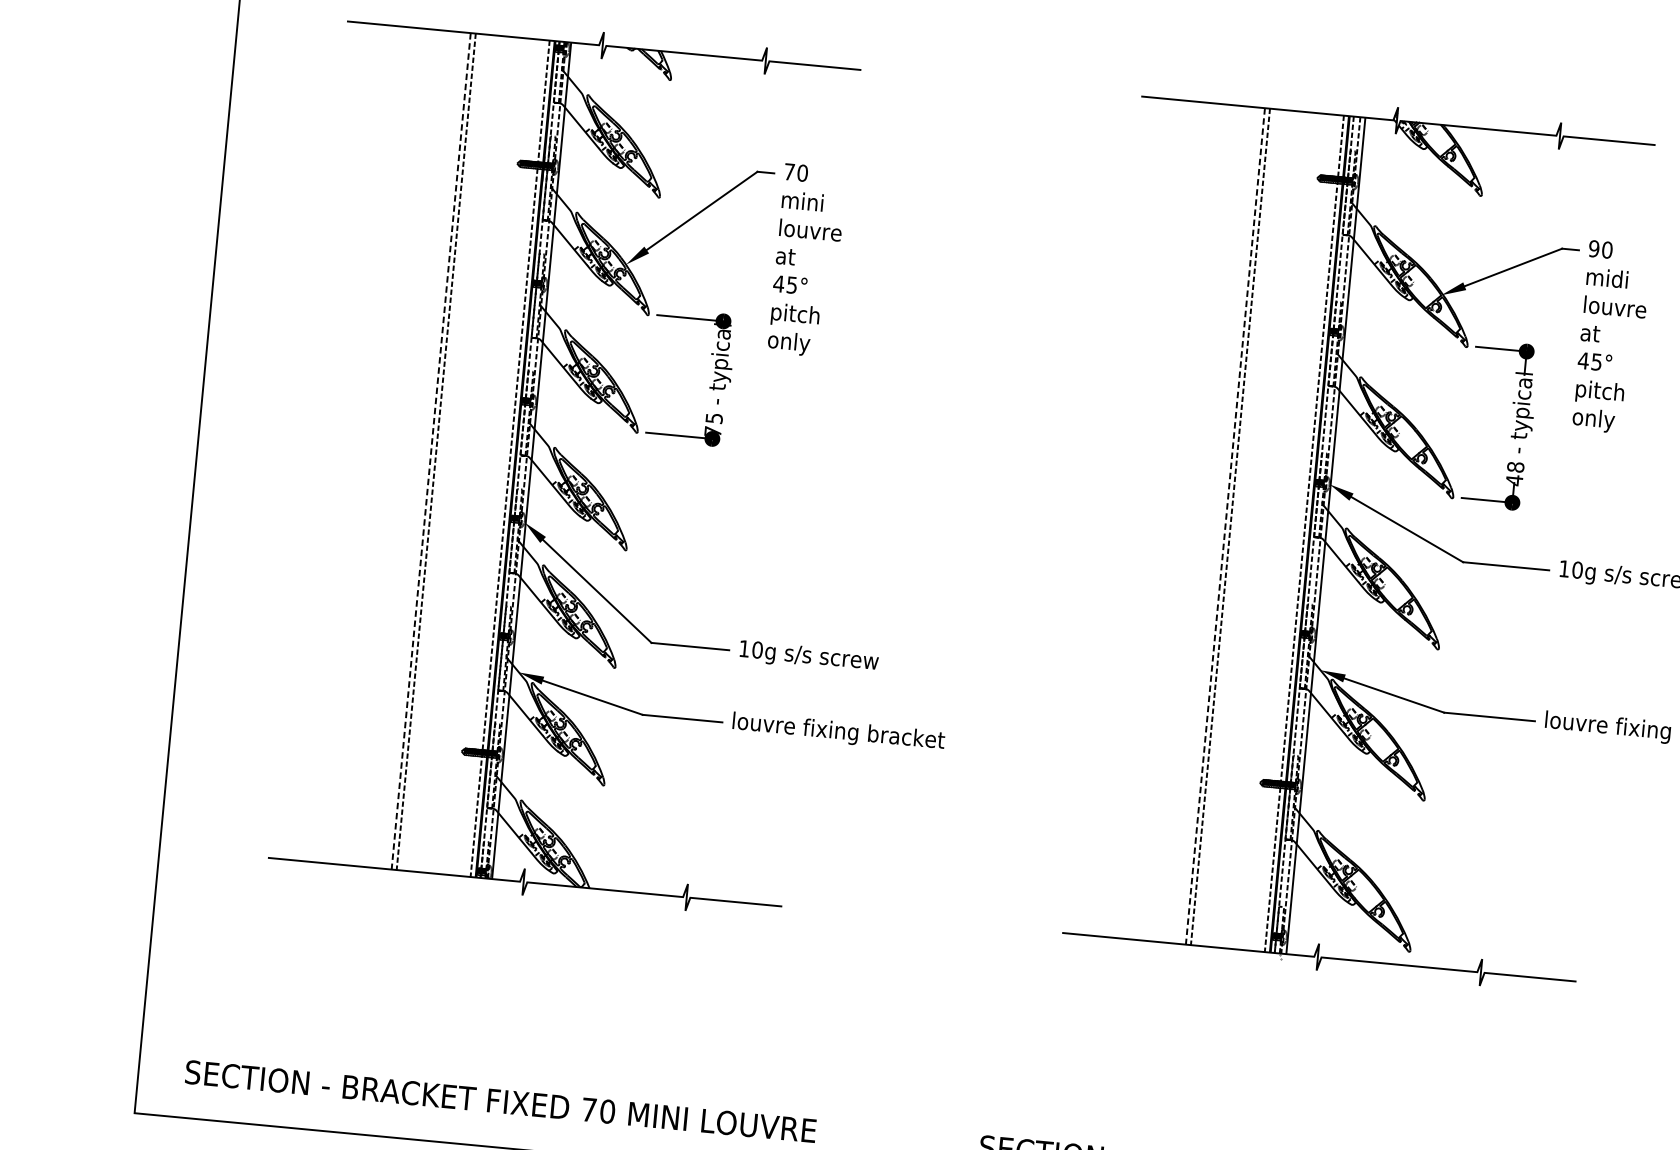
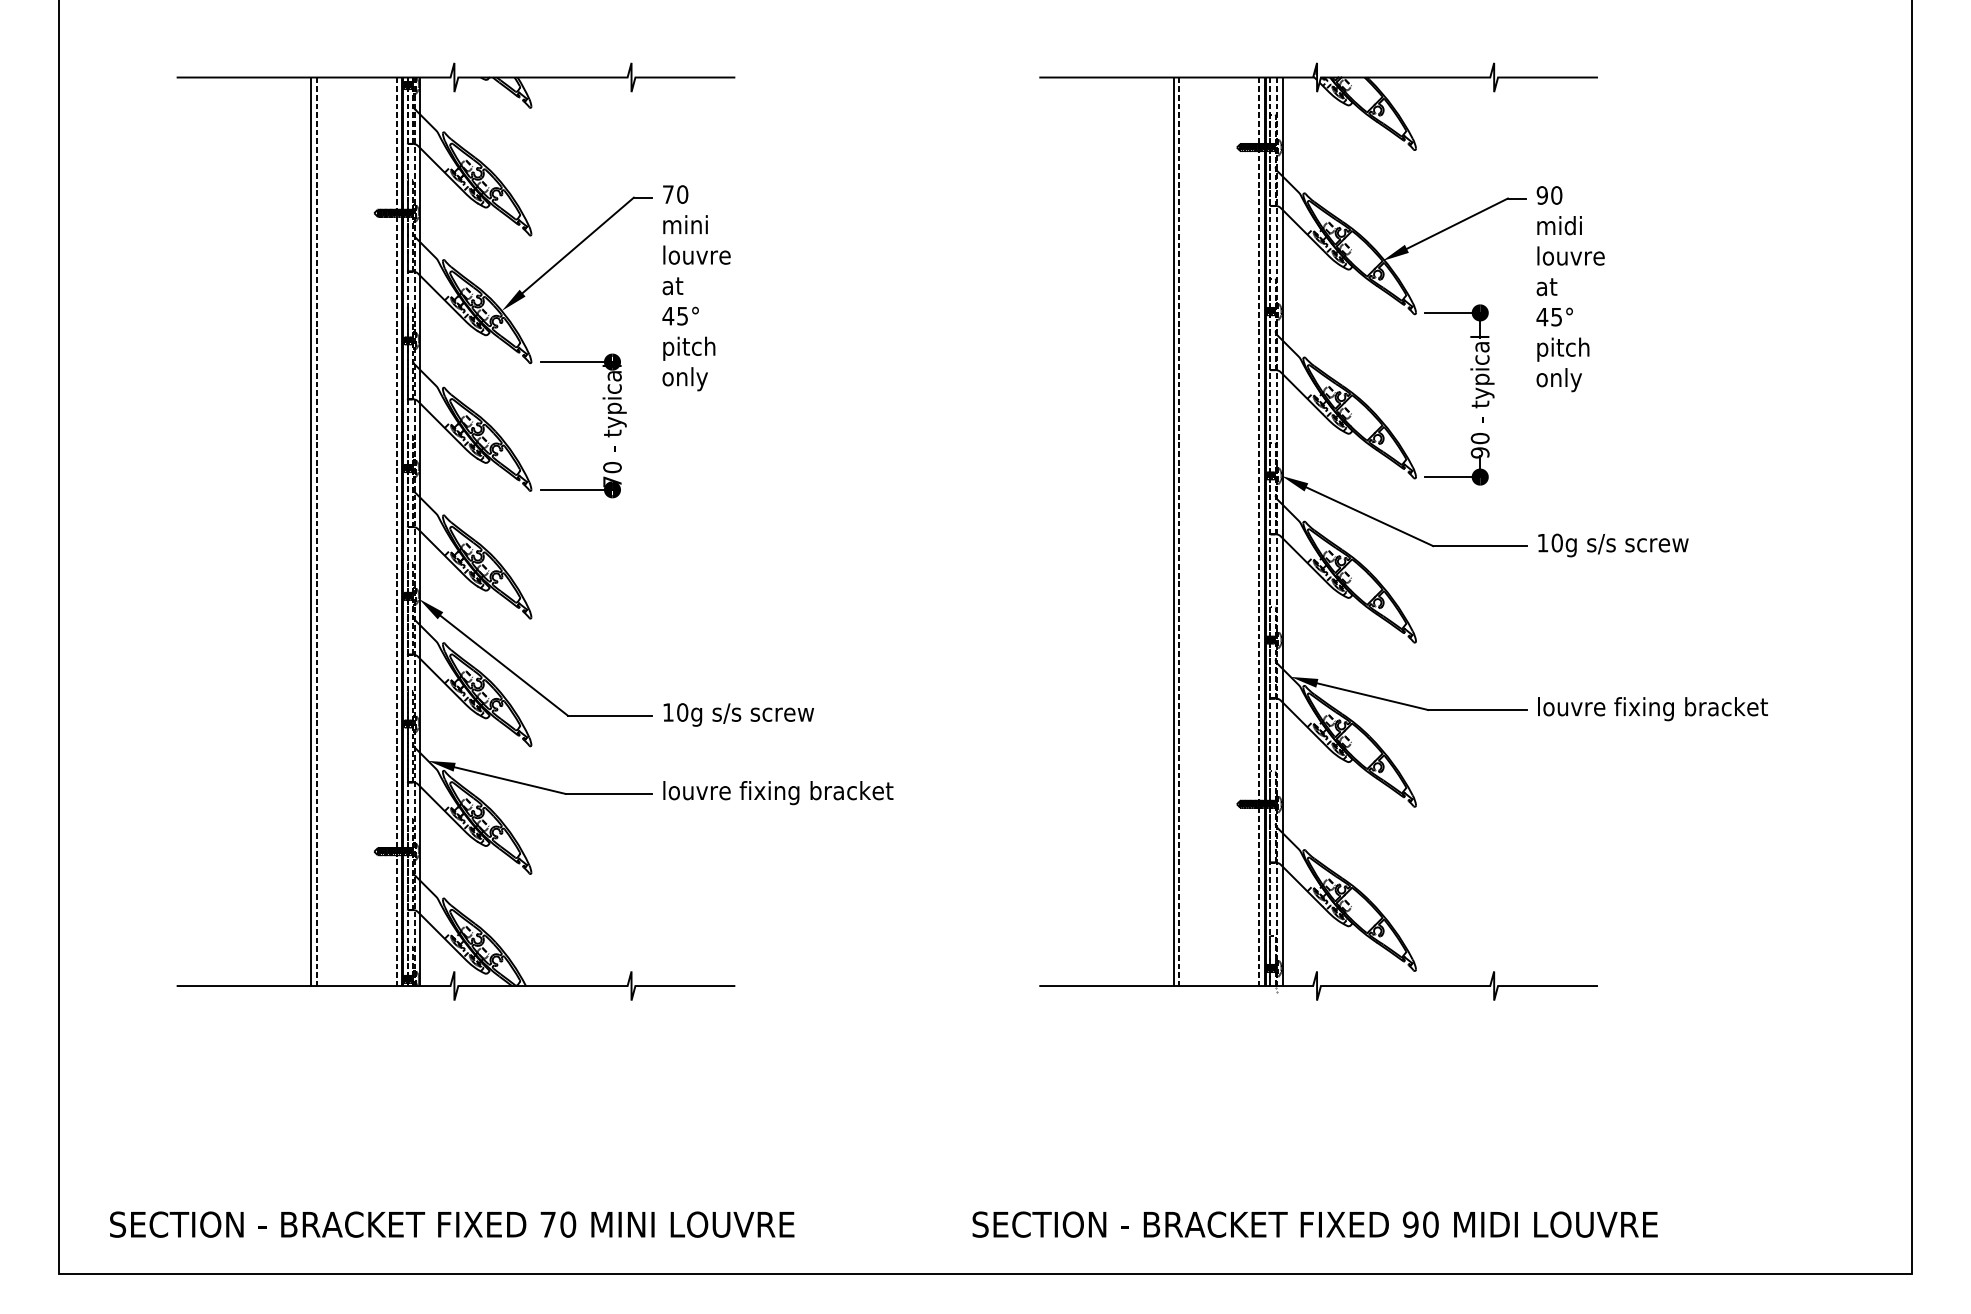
text: (714, 418) -> (612, 467), 75 -> 70
line: (431, 452) -> (311, 532), dashed -> solid
text: (1514, 473) -> (1479, 445), 48 -> 90
line: (1225, 527) -> (1173, 532), dashed -> solid

